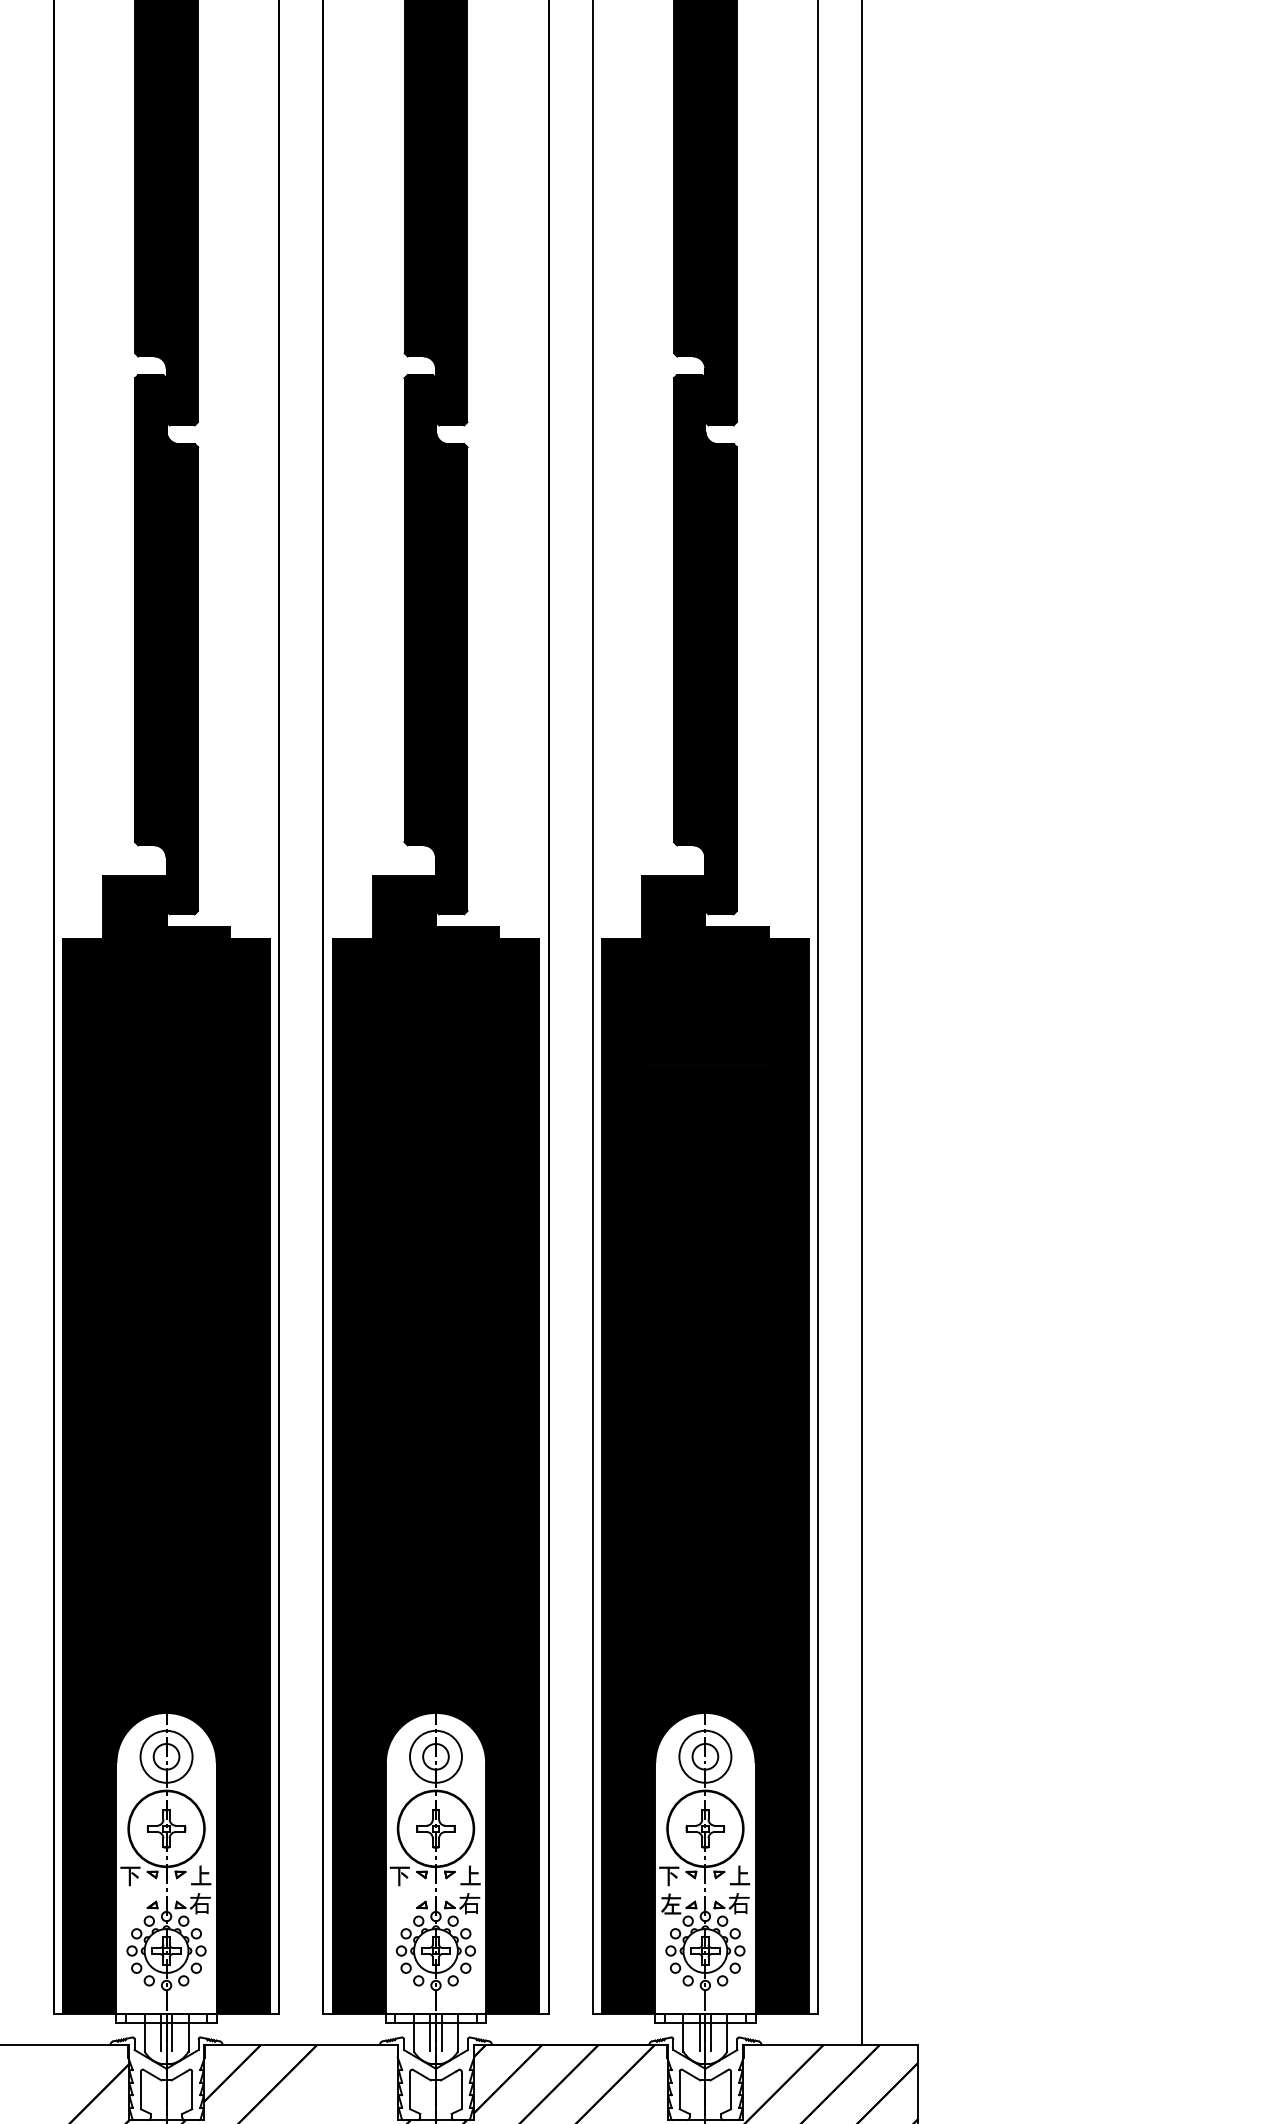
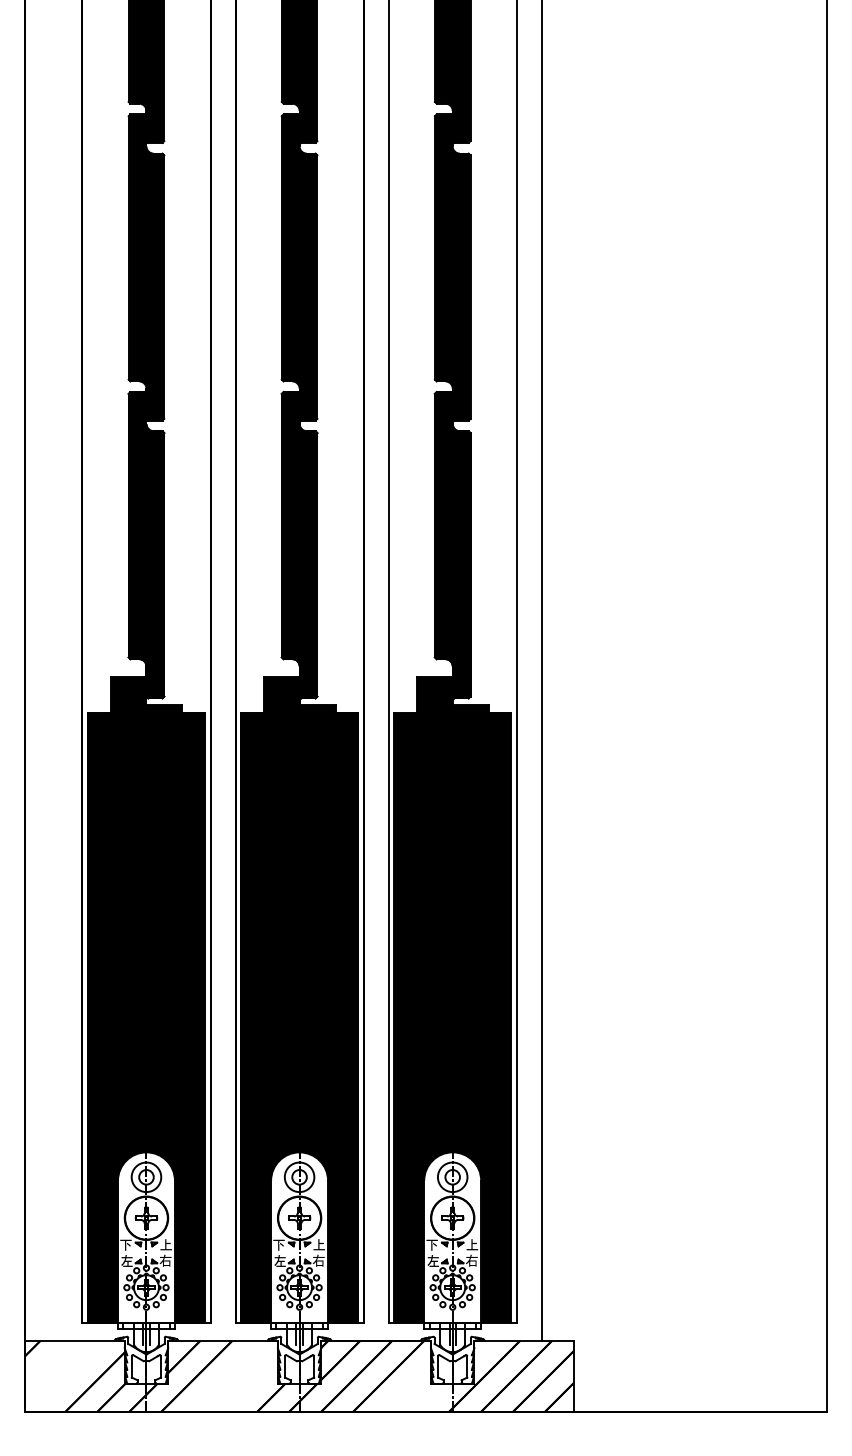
fill: (131, 1903) -> (126, 1260), added
fill: (400, 1903) -> (279, 1260), added

